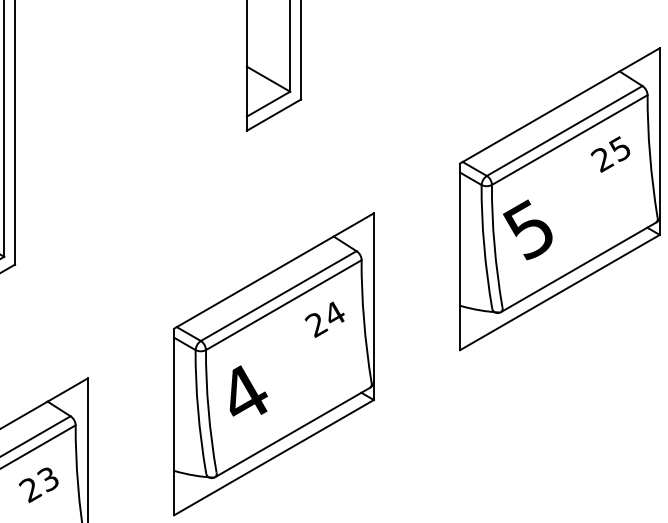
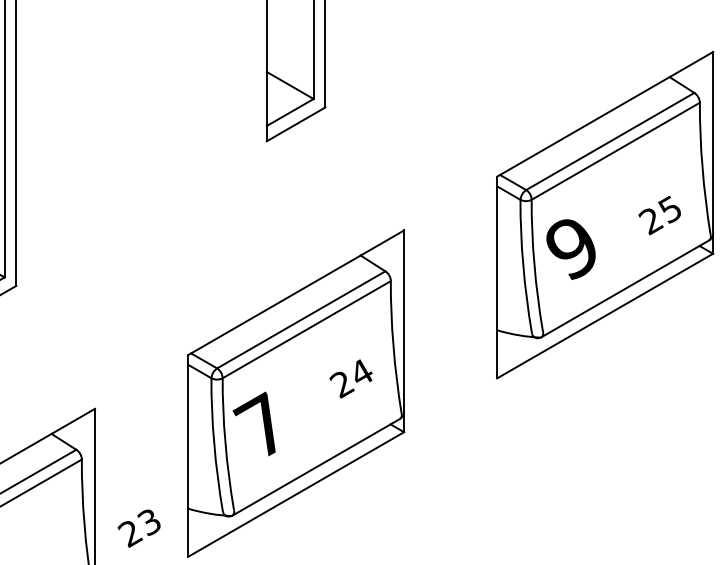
text: (610, 154) -> (659, 215), moved
text: (527, 229) -> (570, 247), 5 -> 9
text: (324, 319) -> (350, 378), moved
text: (241, 392) -> (261, 424), 4 -> 7
text: (38, 484) -> (138, 527), moved

